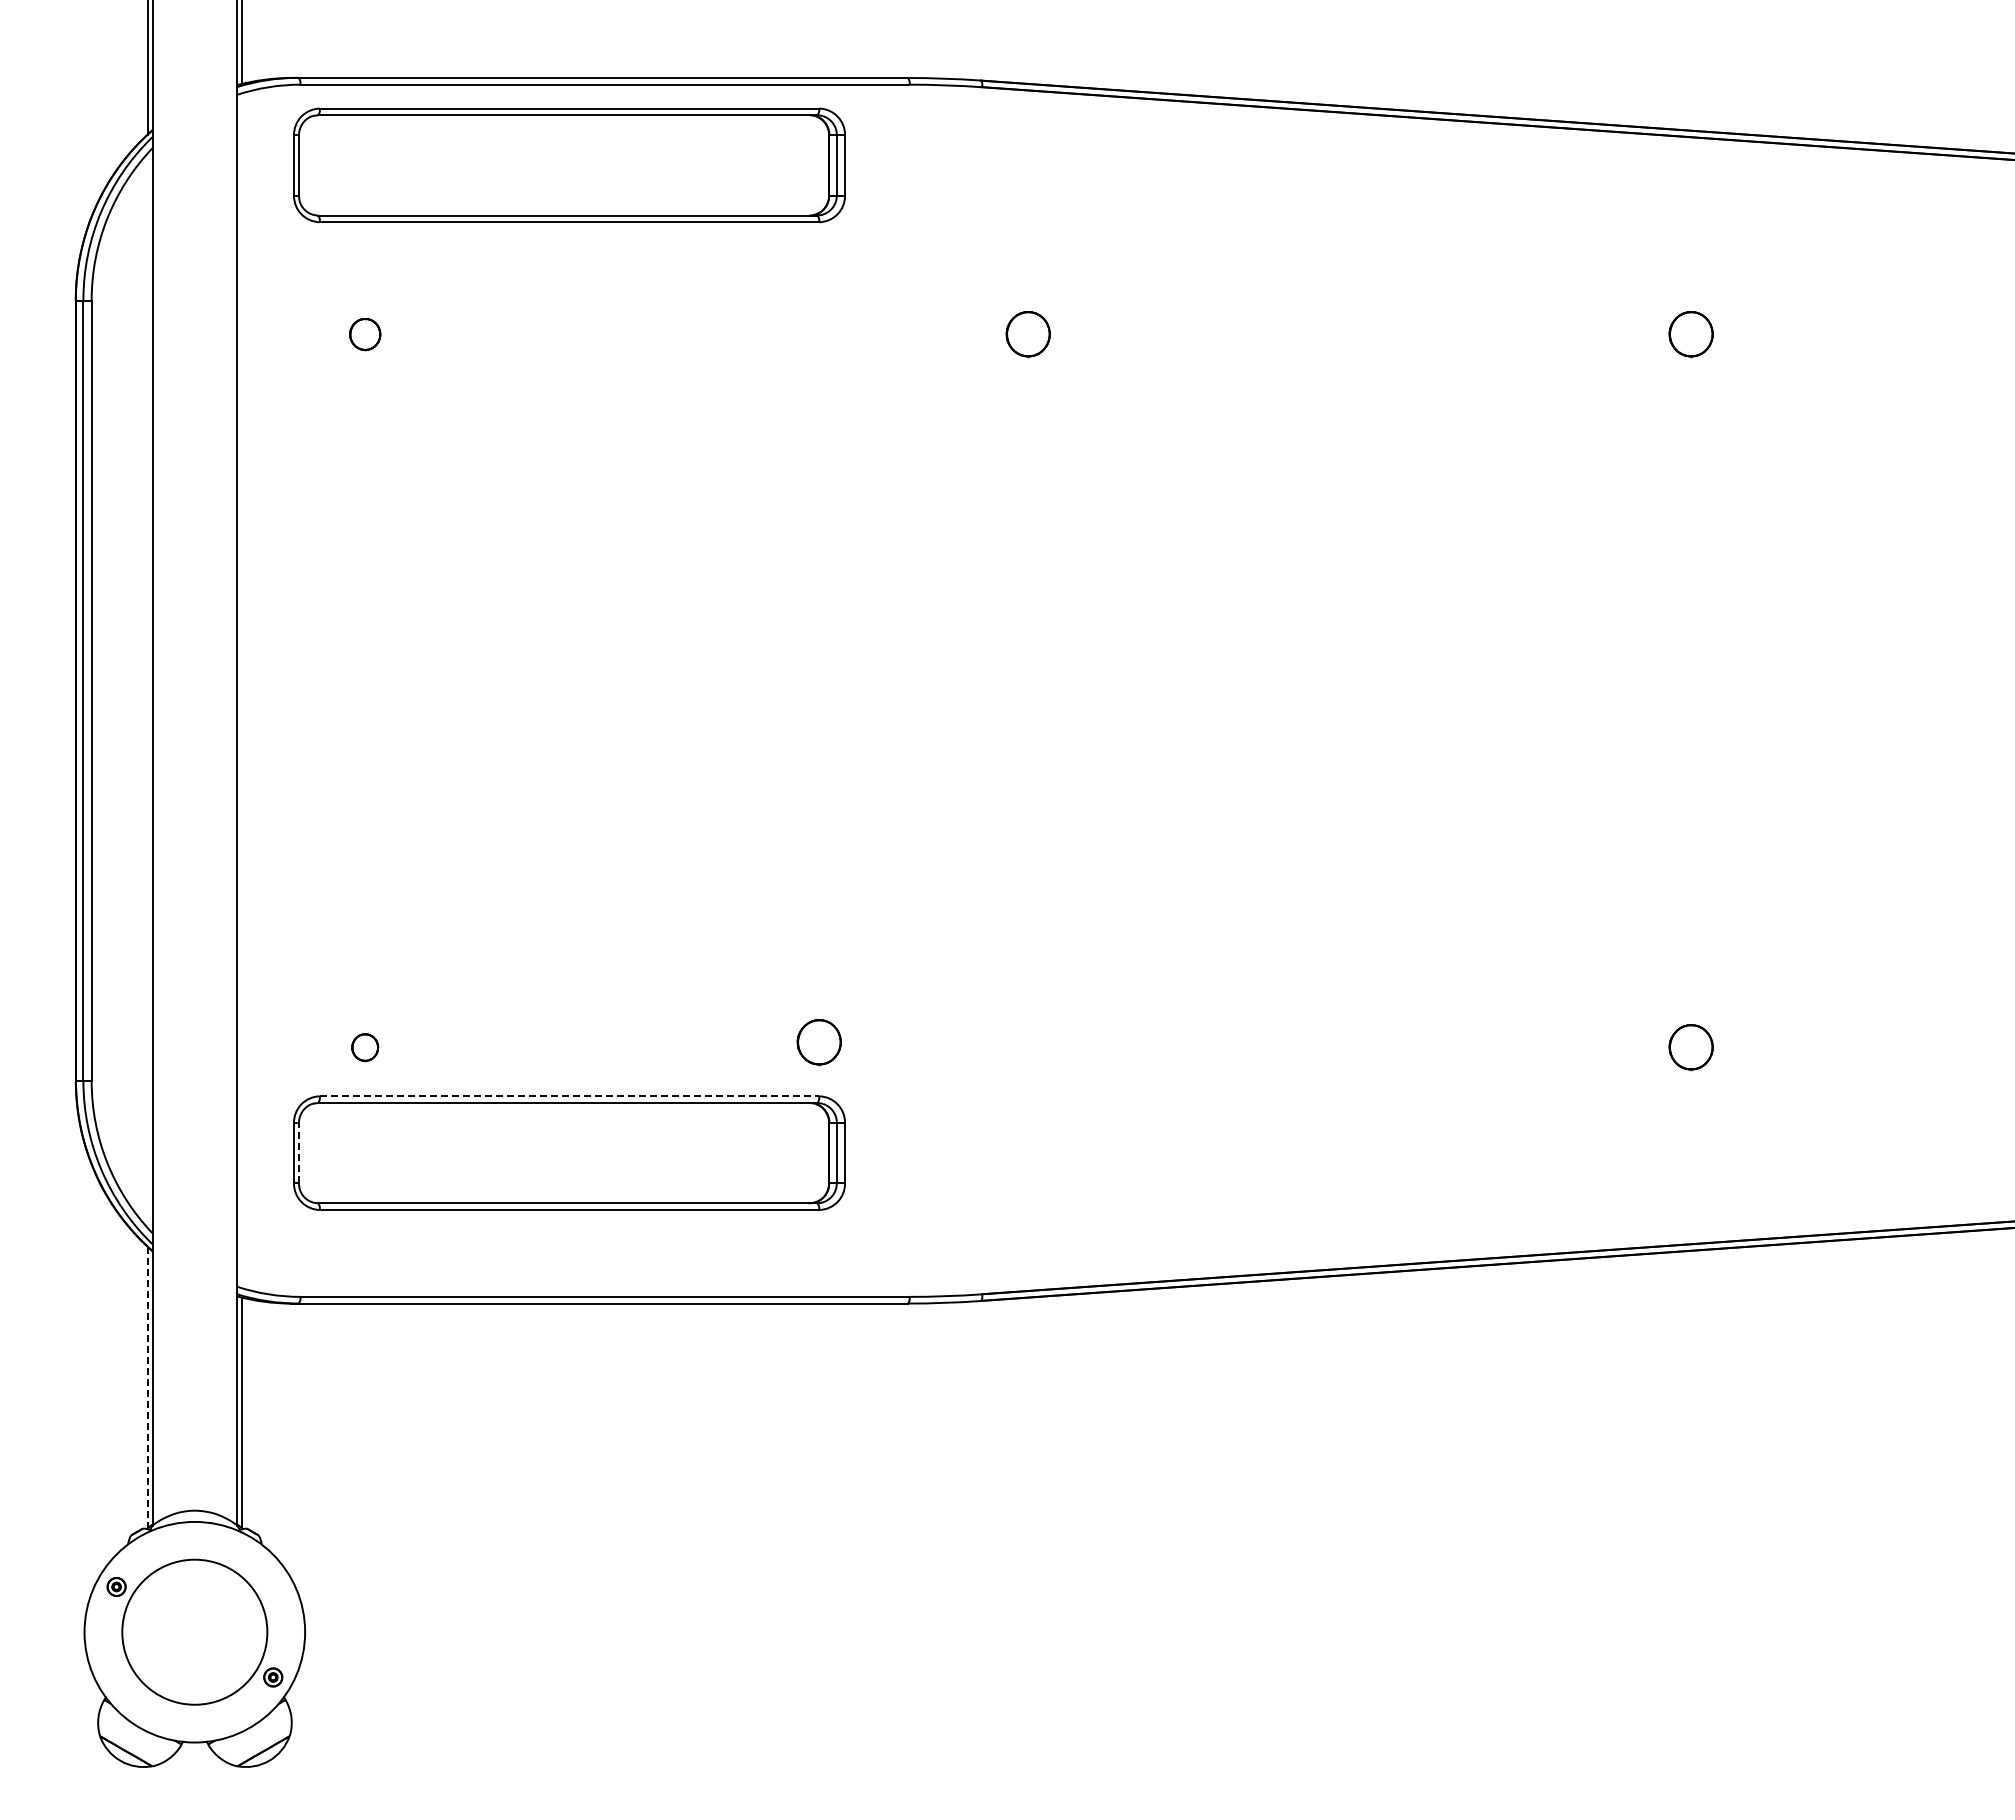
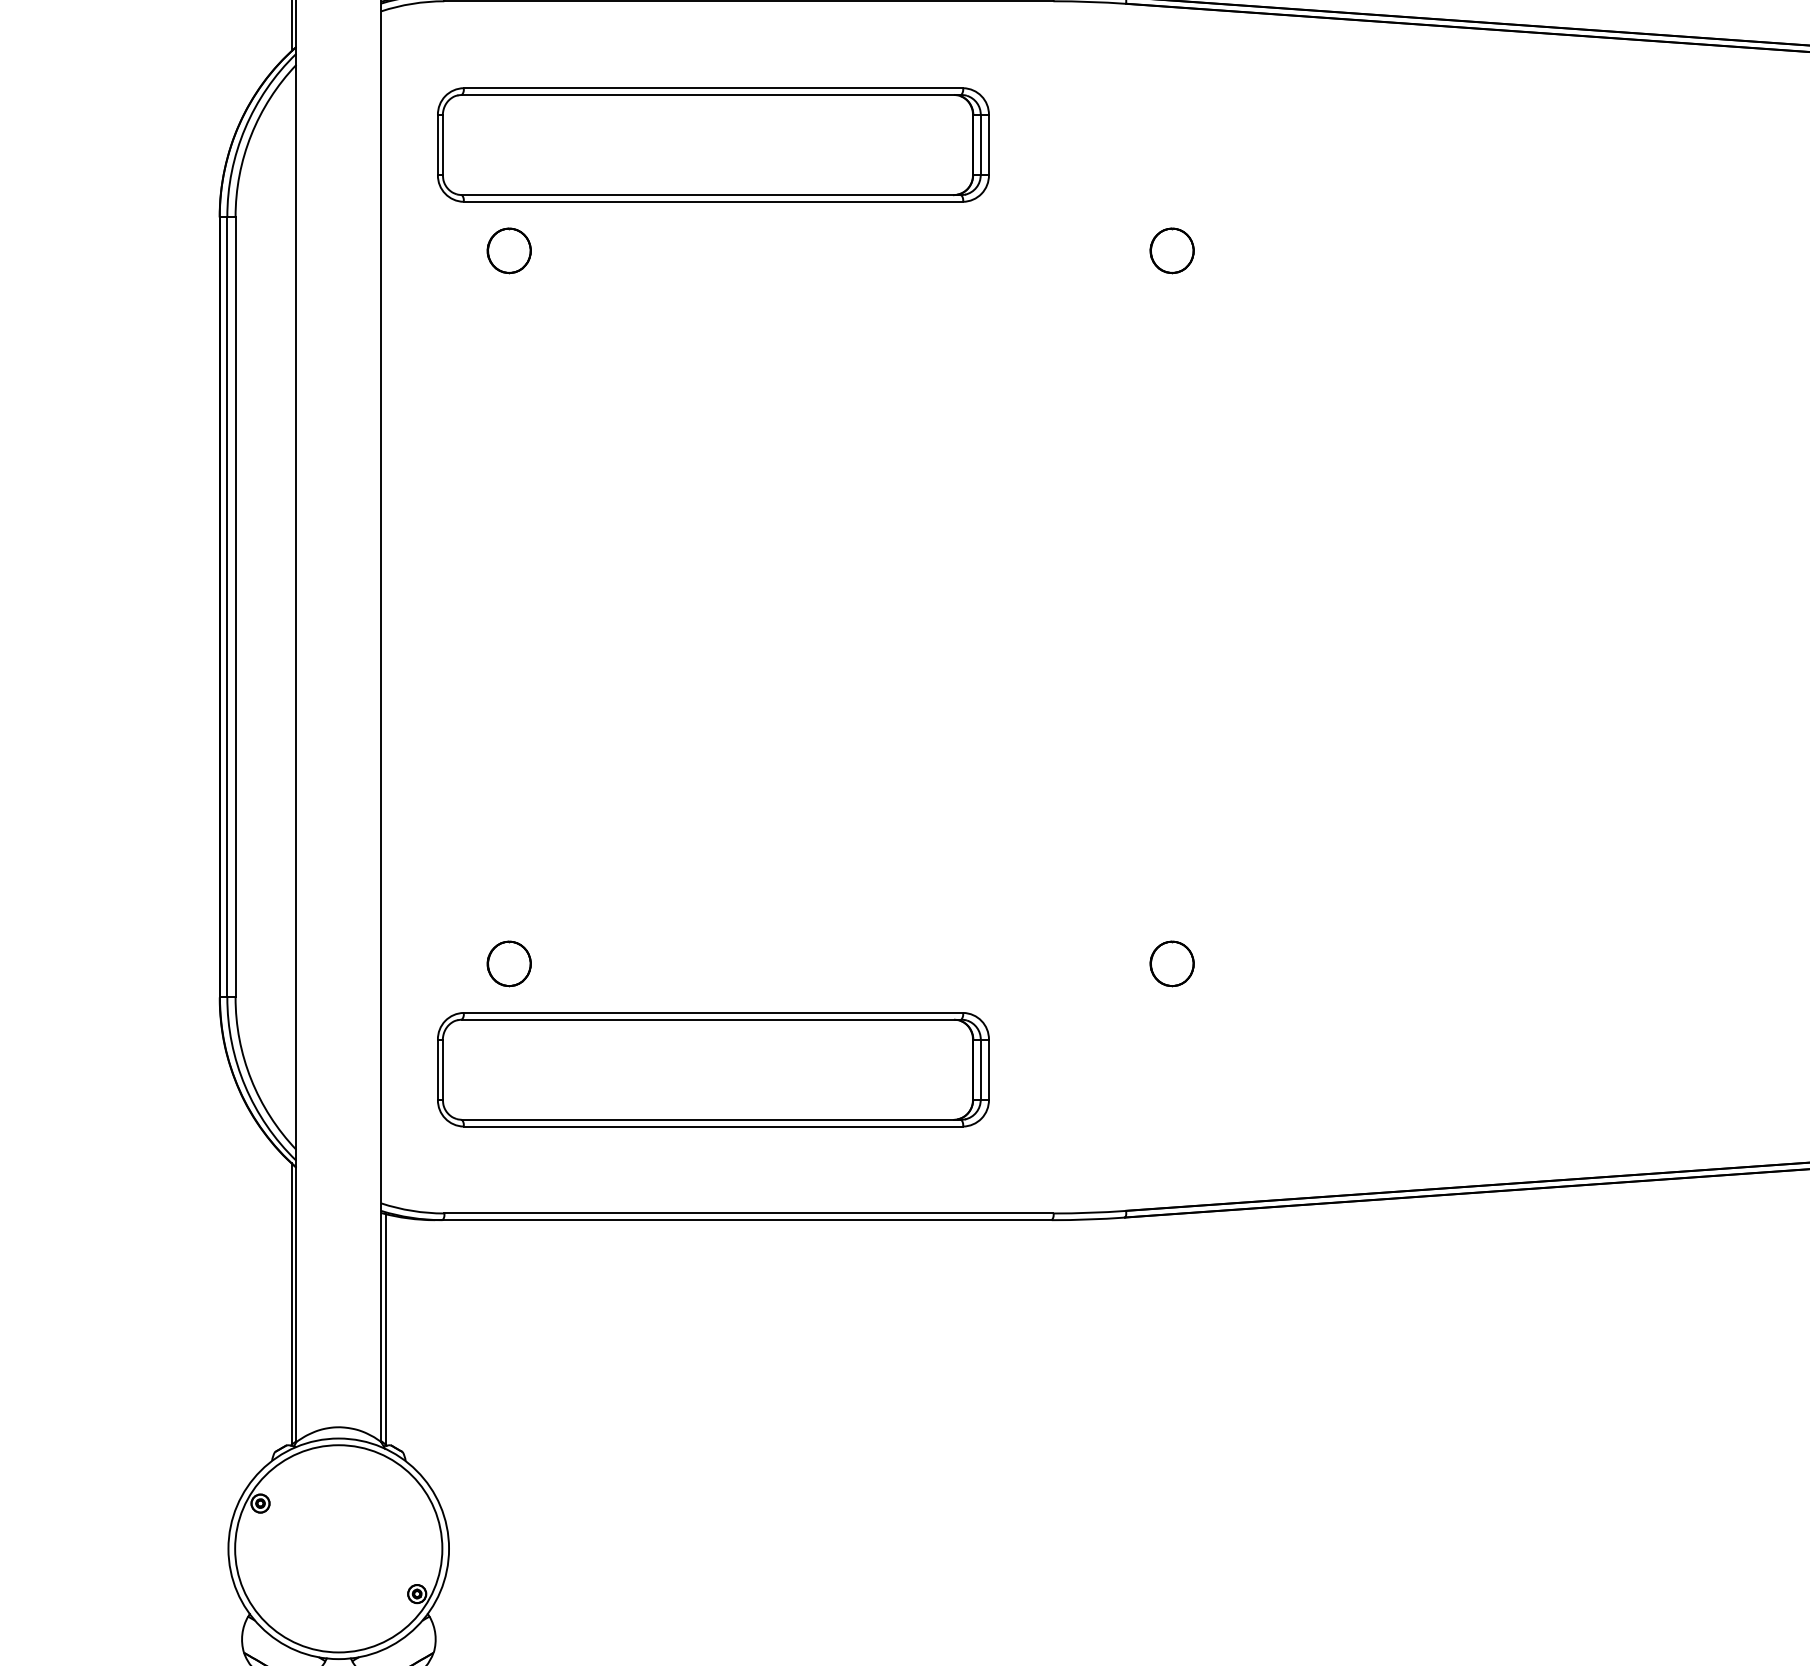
part: (569, 165) -> (713, 145), moved
part: (364, 334) -> (508, 251), size x1.43
part: (818, 1042) -> (1171, 964), moved
part: (364, 1047) -> (508, 964), size x1.67
line: (569, 1096) -> (713, 1013), dashed -> solid
line: (298, 1152) -> (442, 1069), dashed -> solid
line: (147, 1387) -> (291, 1304), dashed -> solid
circle: (194, 1631) -> (338, 1548), size x1.43

